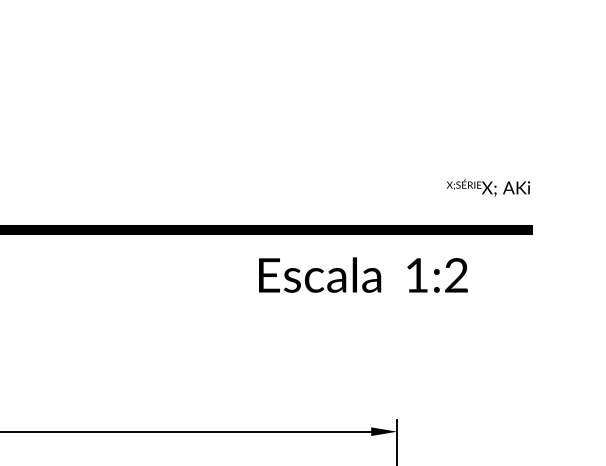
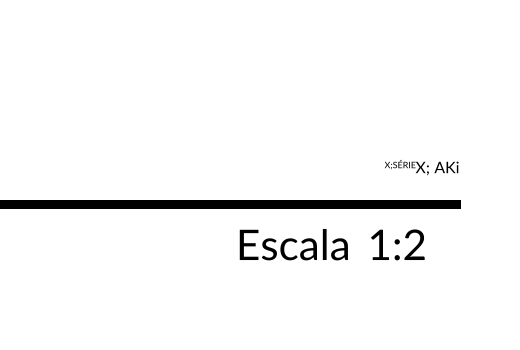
text: (363, 274) -> (332, 244), moved

